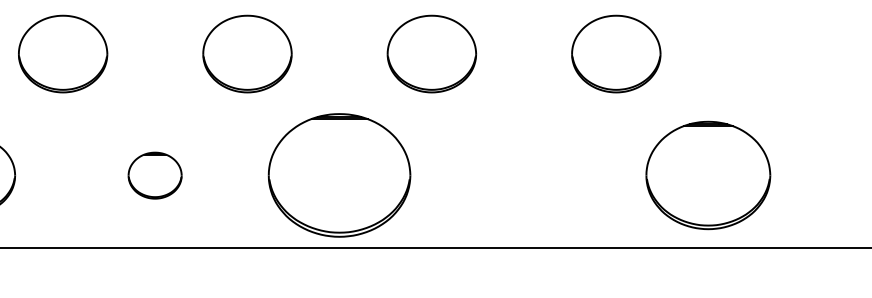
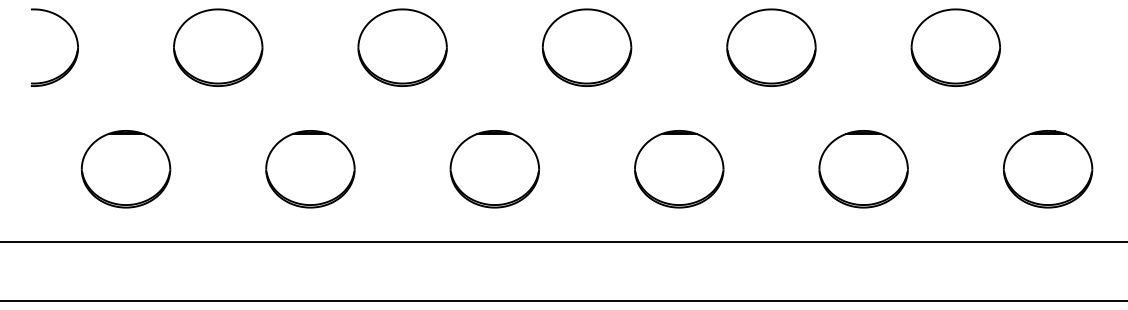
part: (154, 175) -> (494, 169), size x1.67
part: (339, 175) -> (679, 169), size x0.62
part: (523, 175) -> (863, 169), added
part: (708, 175) -> (1048, 169), size x0.71

